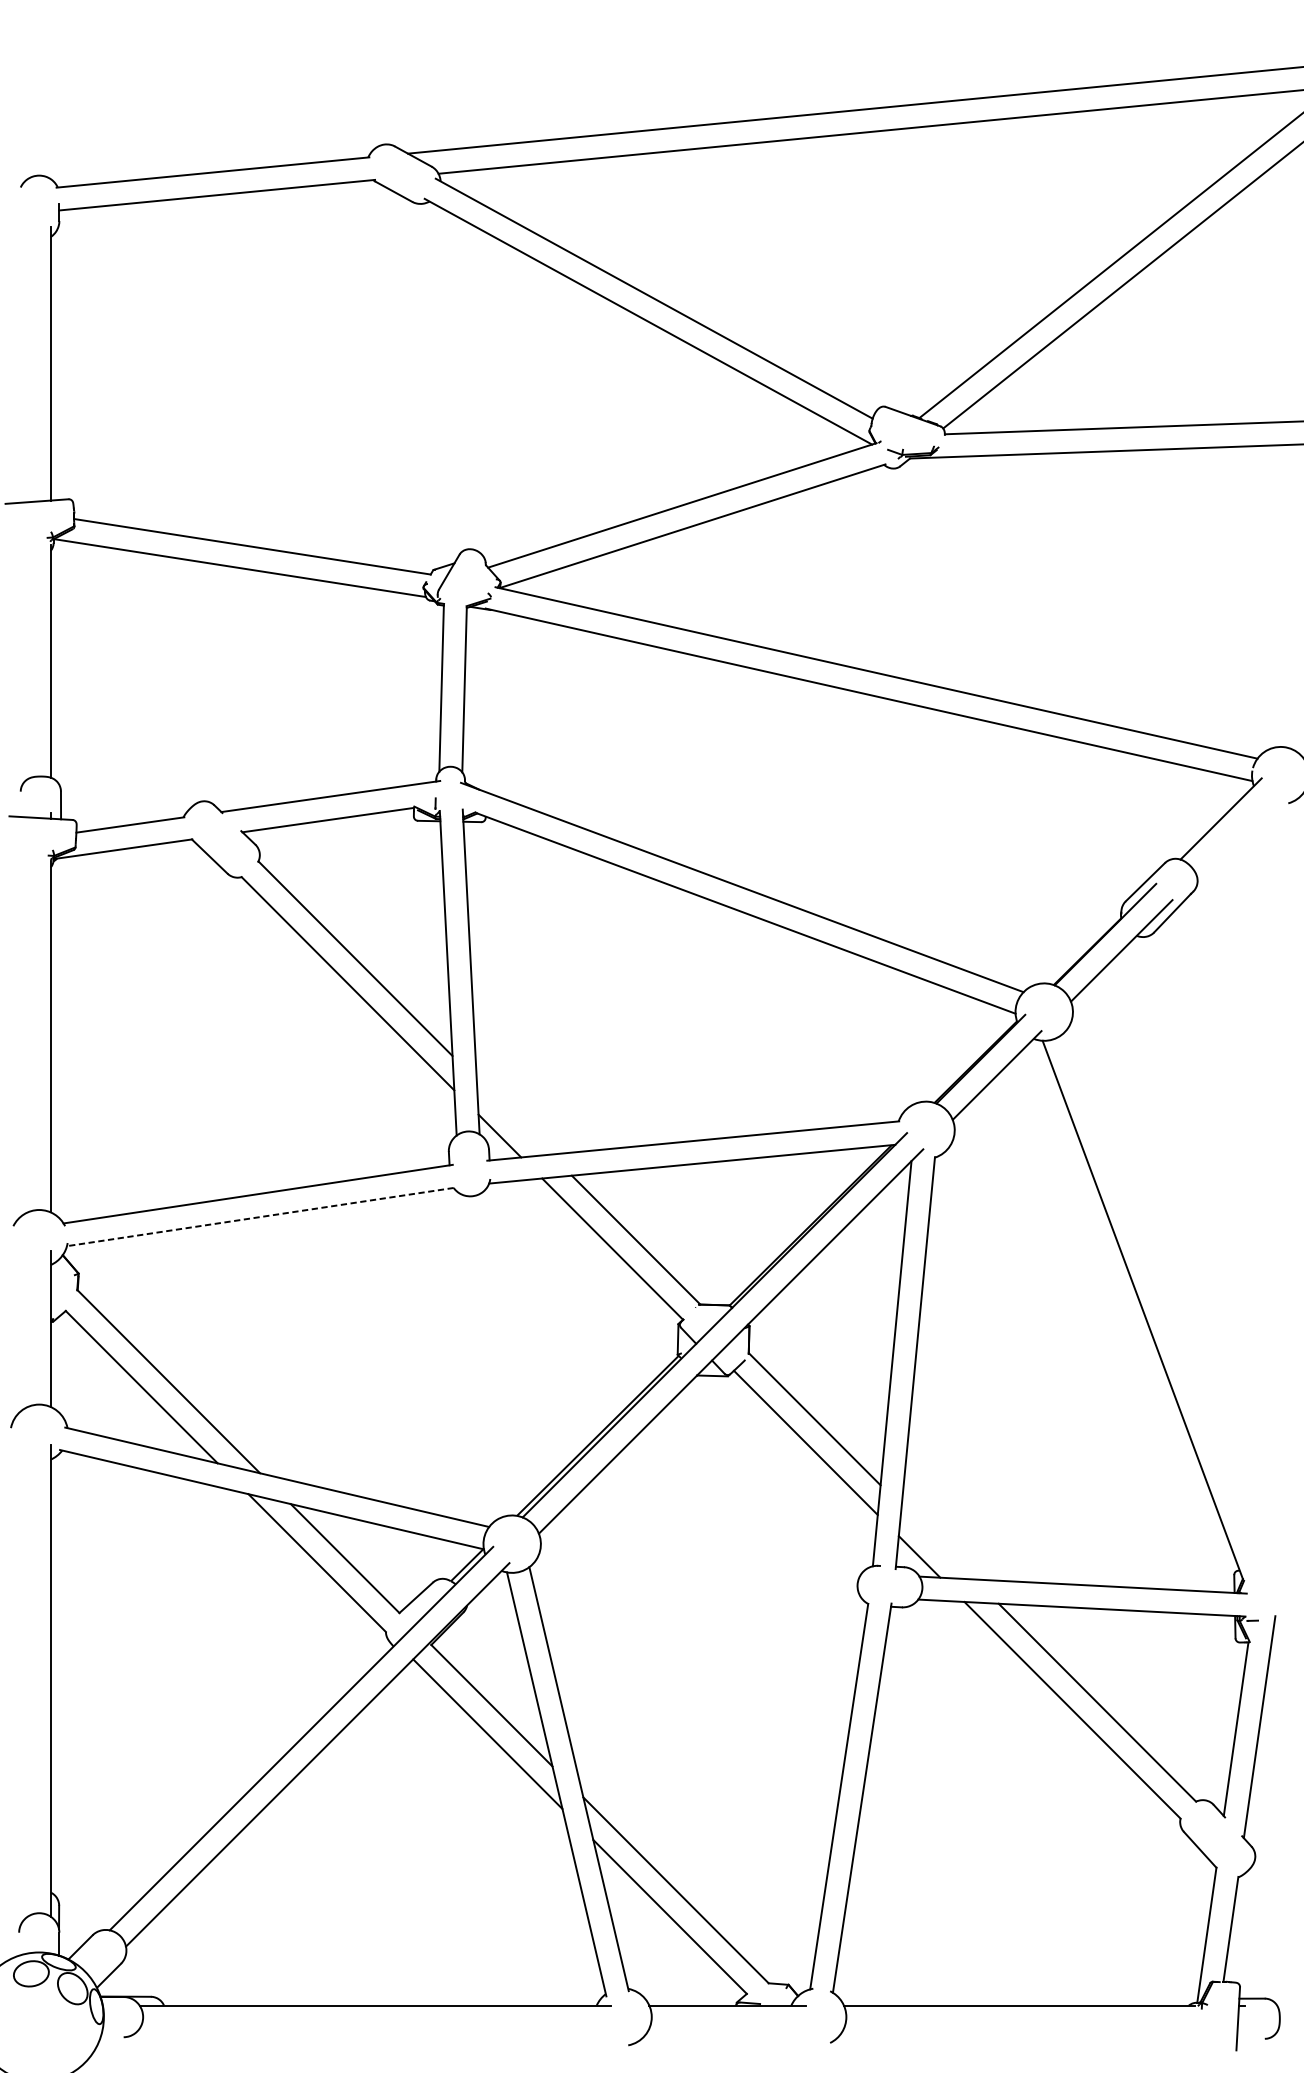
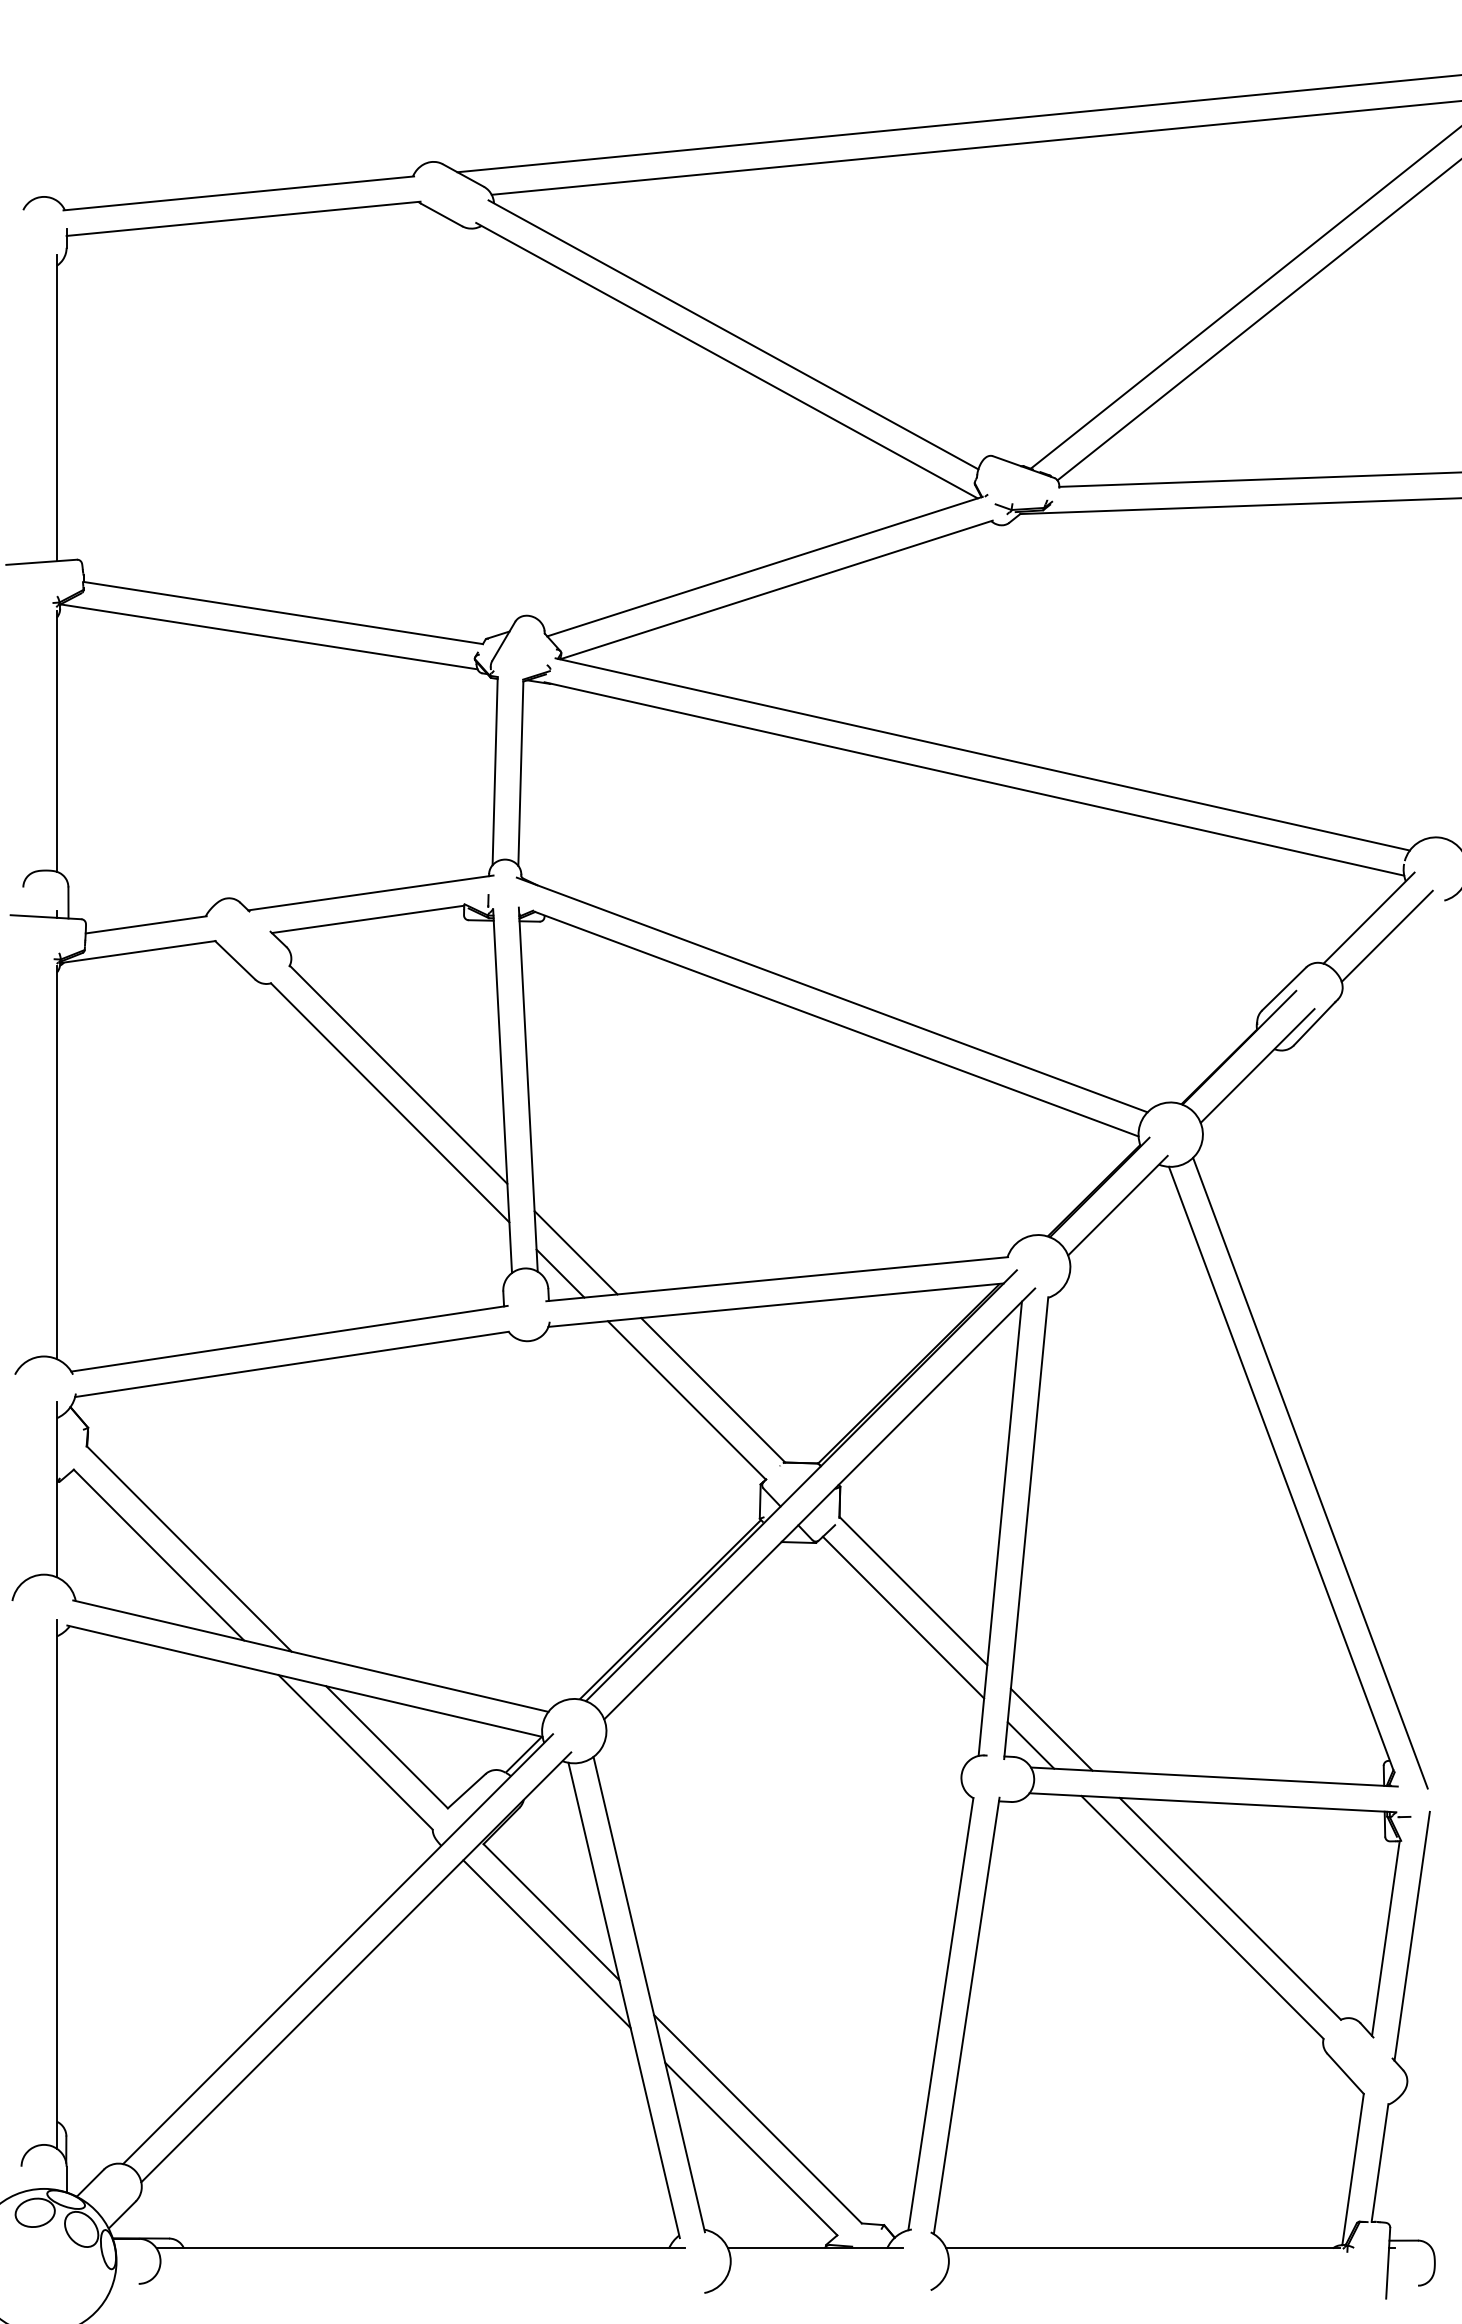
line: (1236, 834) -> (1386, 935), added
line: (513, 1117) -> (575, 1252), added
line: (259, 1217) -> (291, 1364), dashed -> solid
line: (1168, 1313) -> (1310, 1472), added
line: (937, 1542) -> (1051, 1729), added

